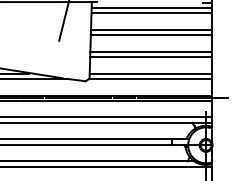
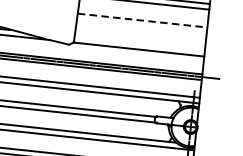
line: (151, 51) -> (143, 20), solid -> dashed
line: (150, 56) -> (141, 25), removed
line: (150, 73) -> (139, 43), removed

